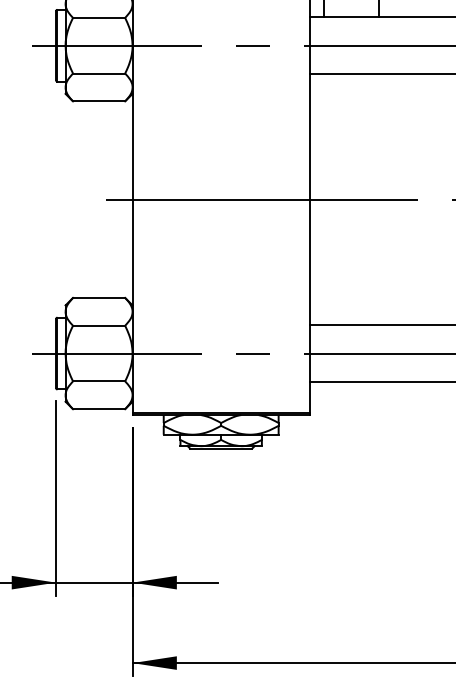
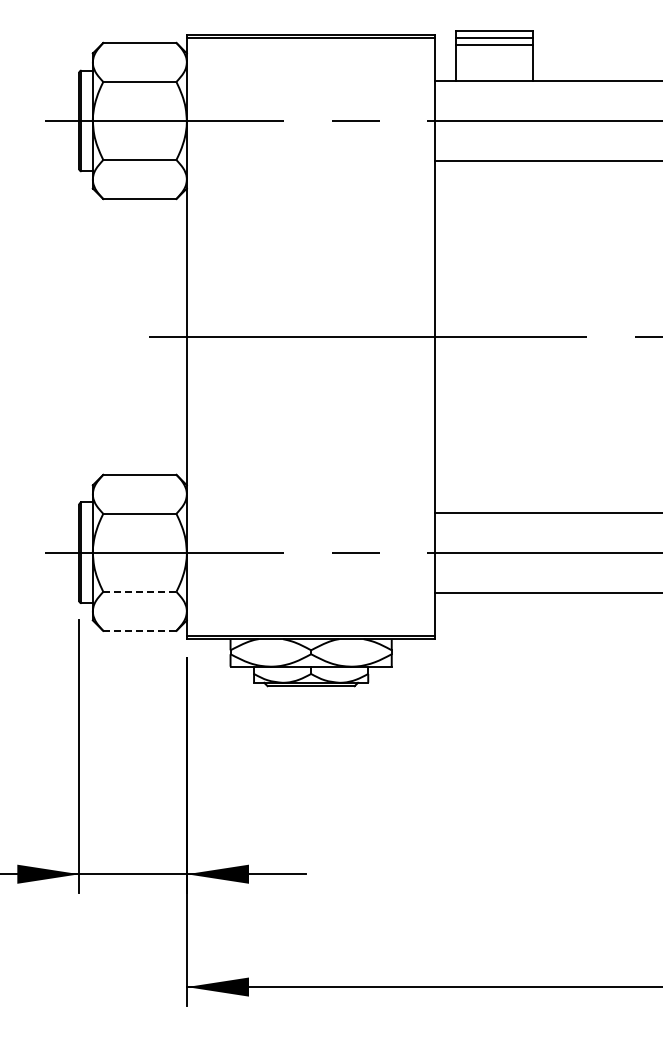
line: (98, 381) -> (139, 591), solid -> dashed
line: (98, 408) -> (139, 630), solid -> dashed

